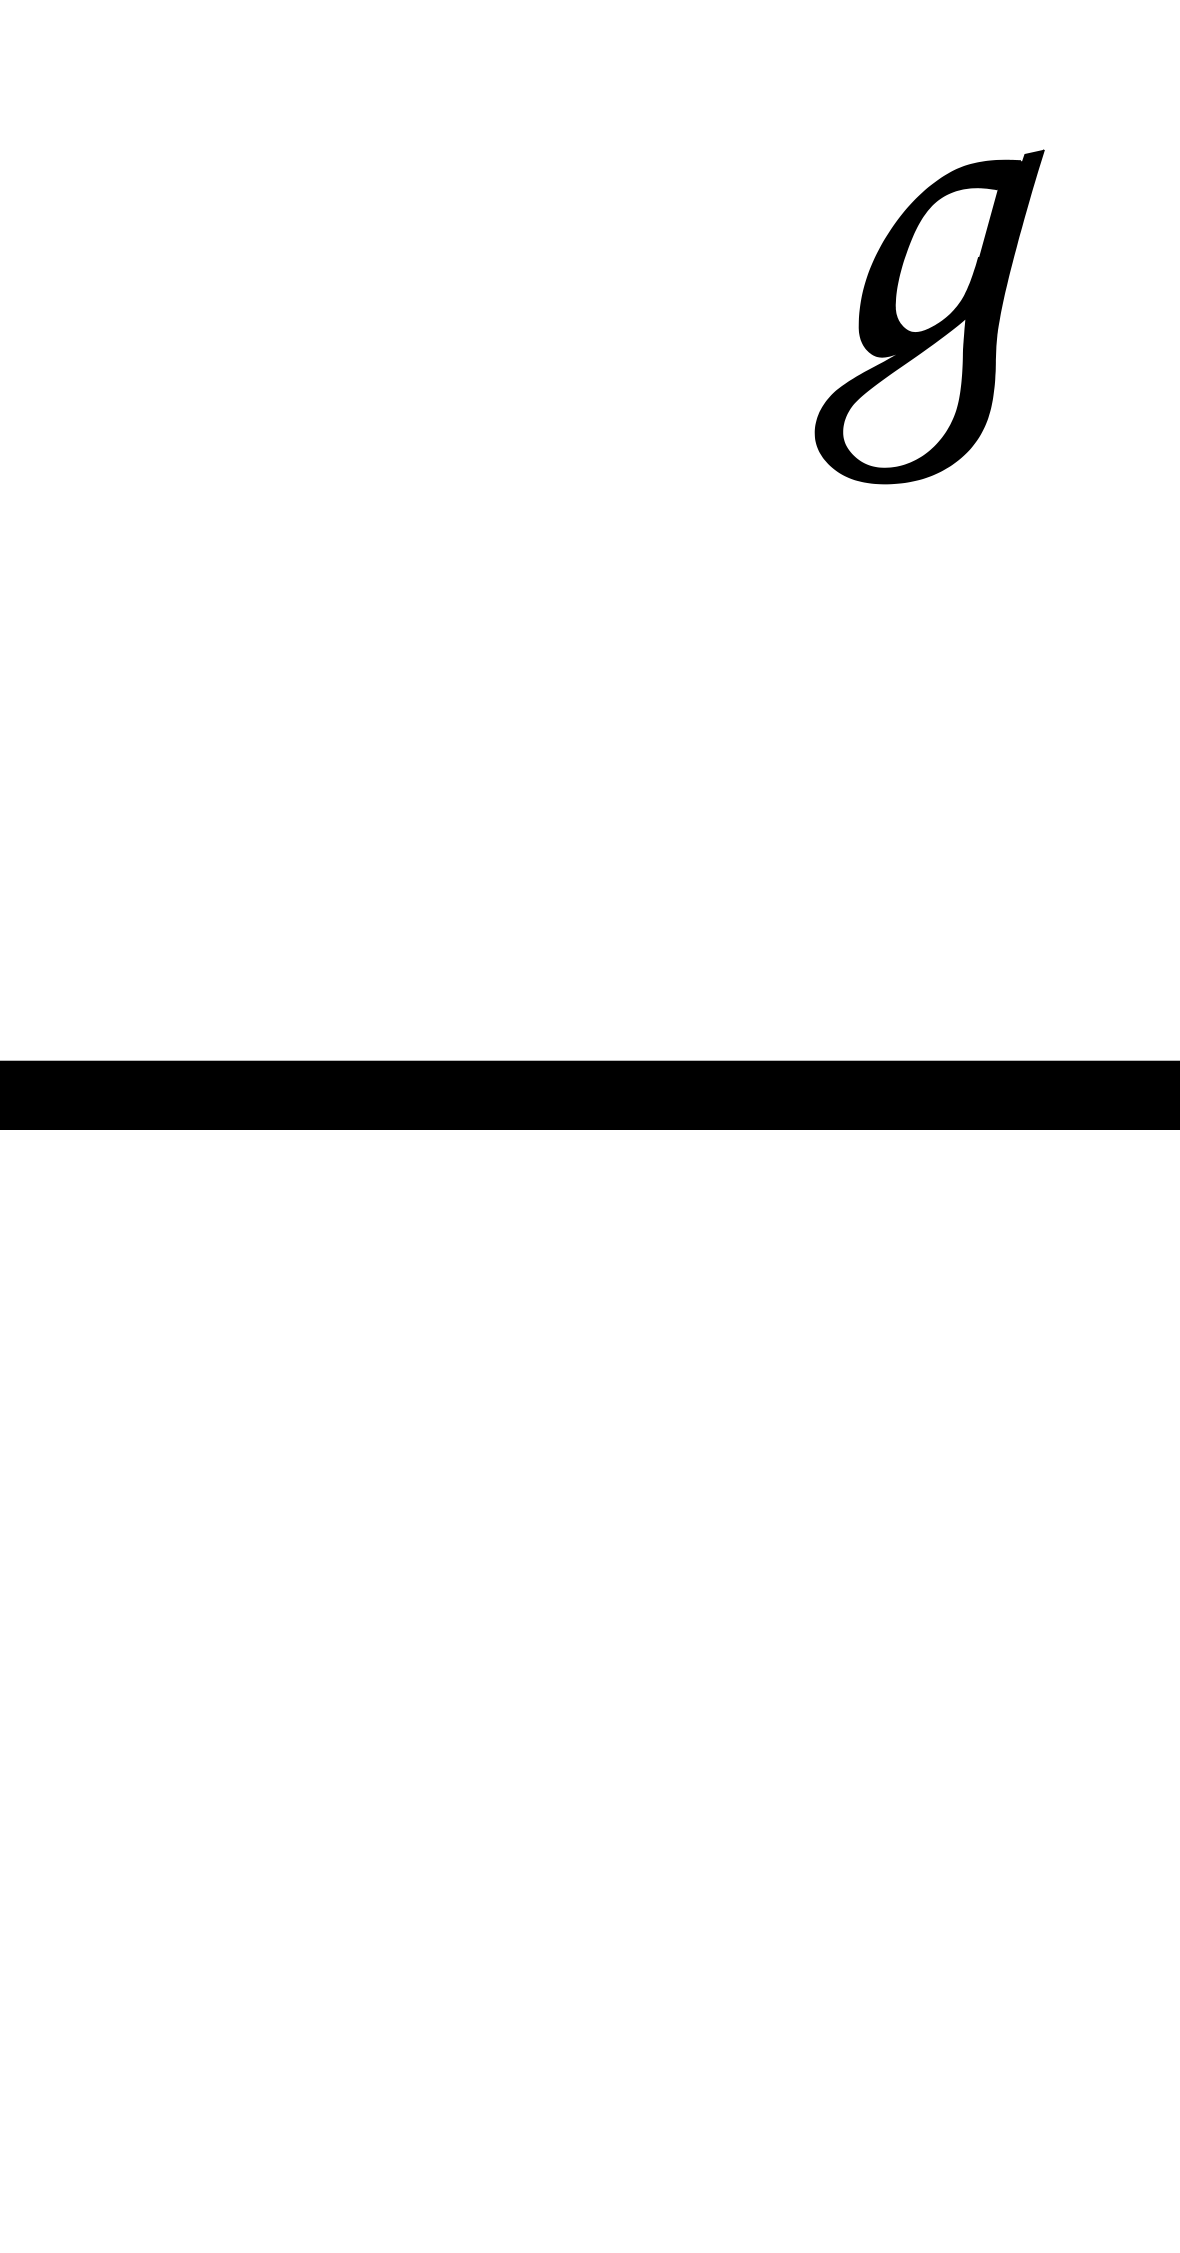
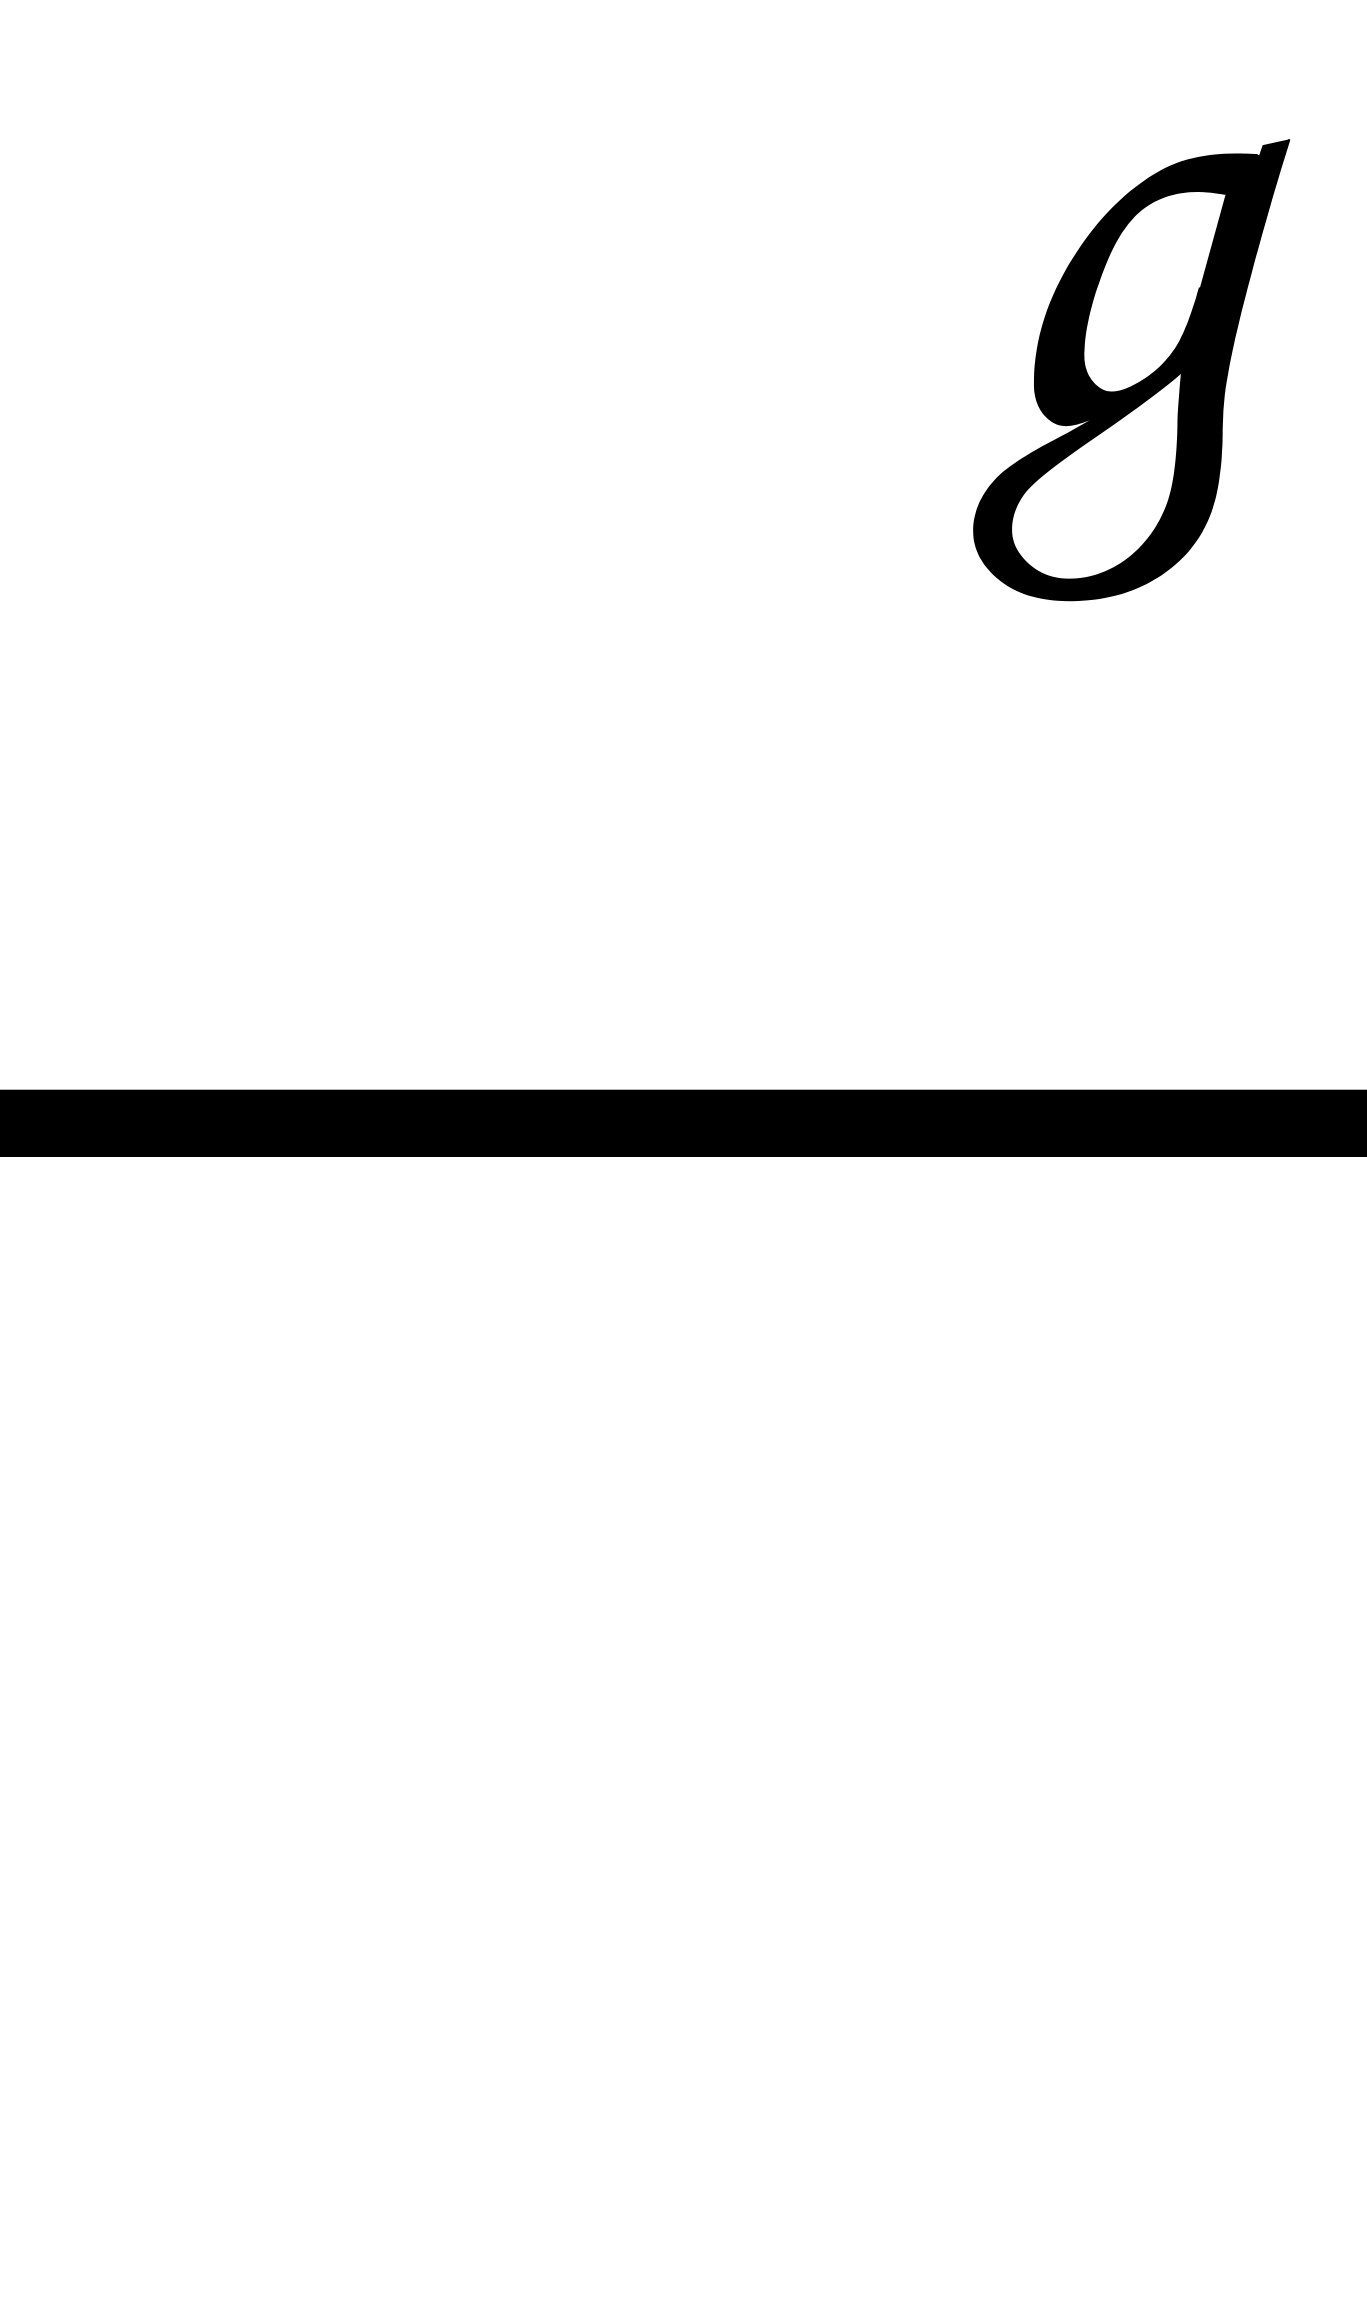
part: (929, 317) -> (1131, 370), size x1.43

